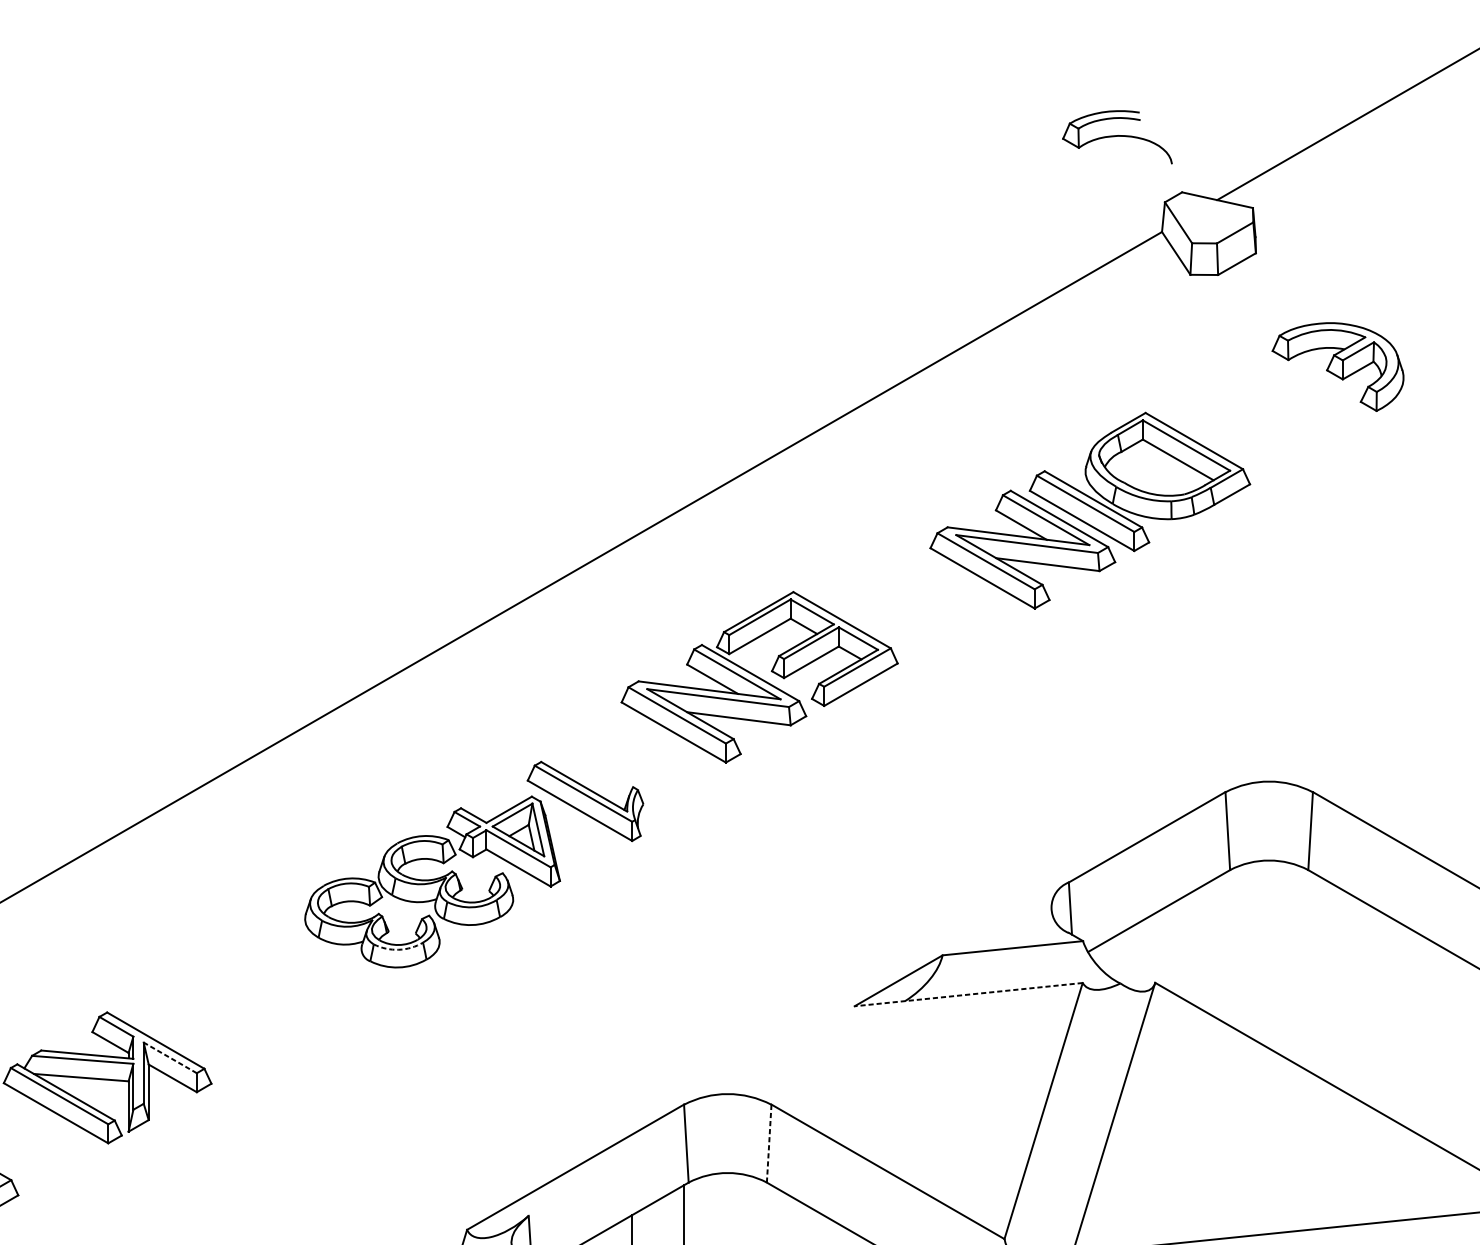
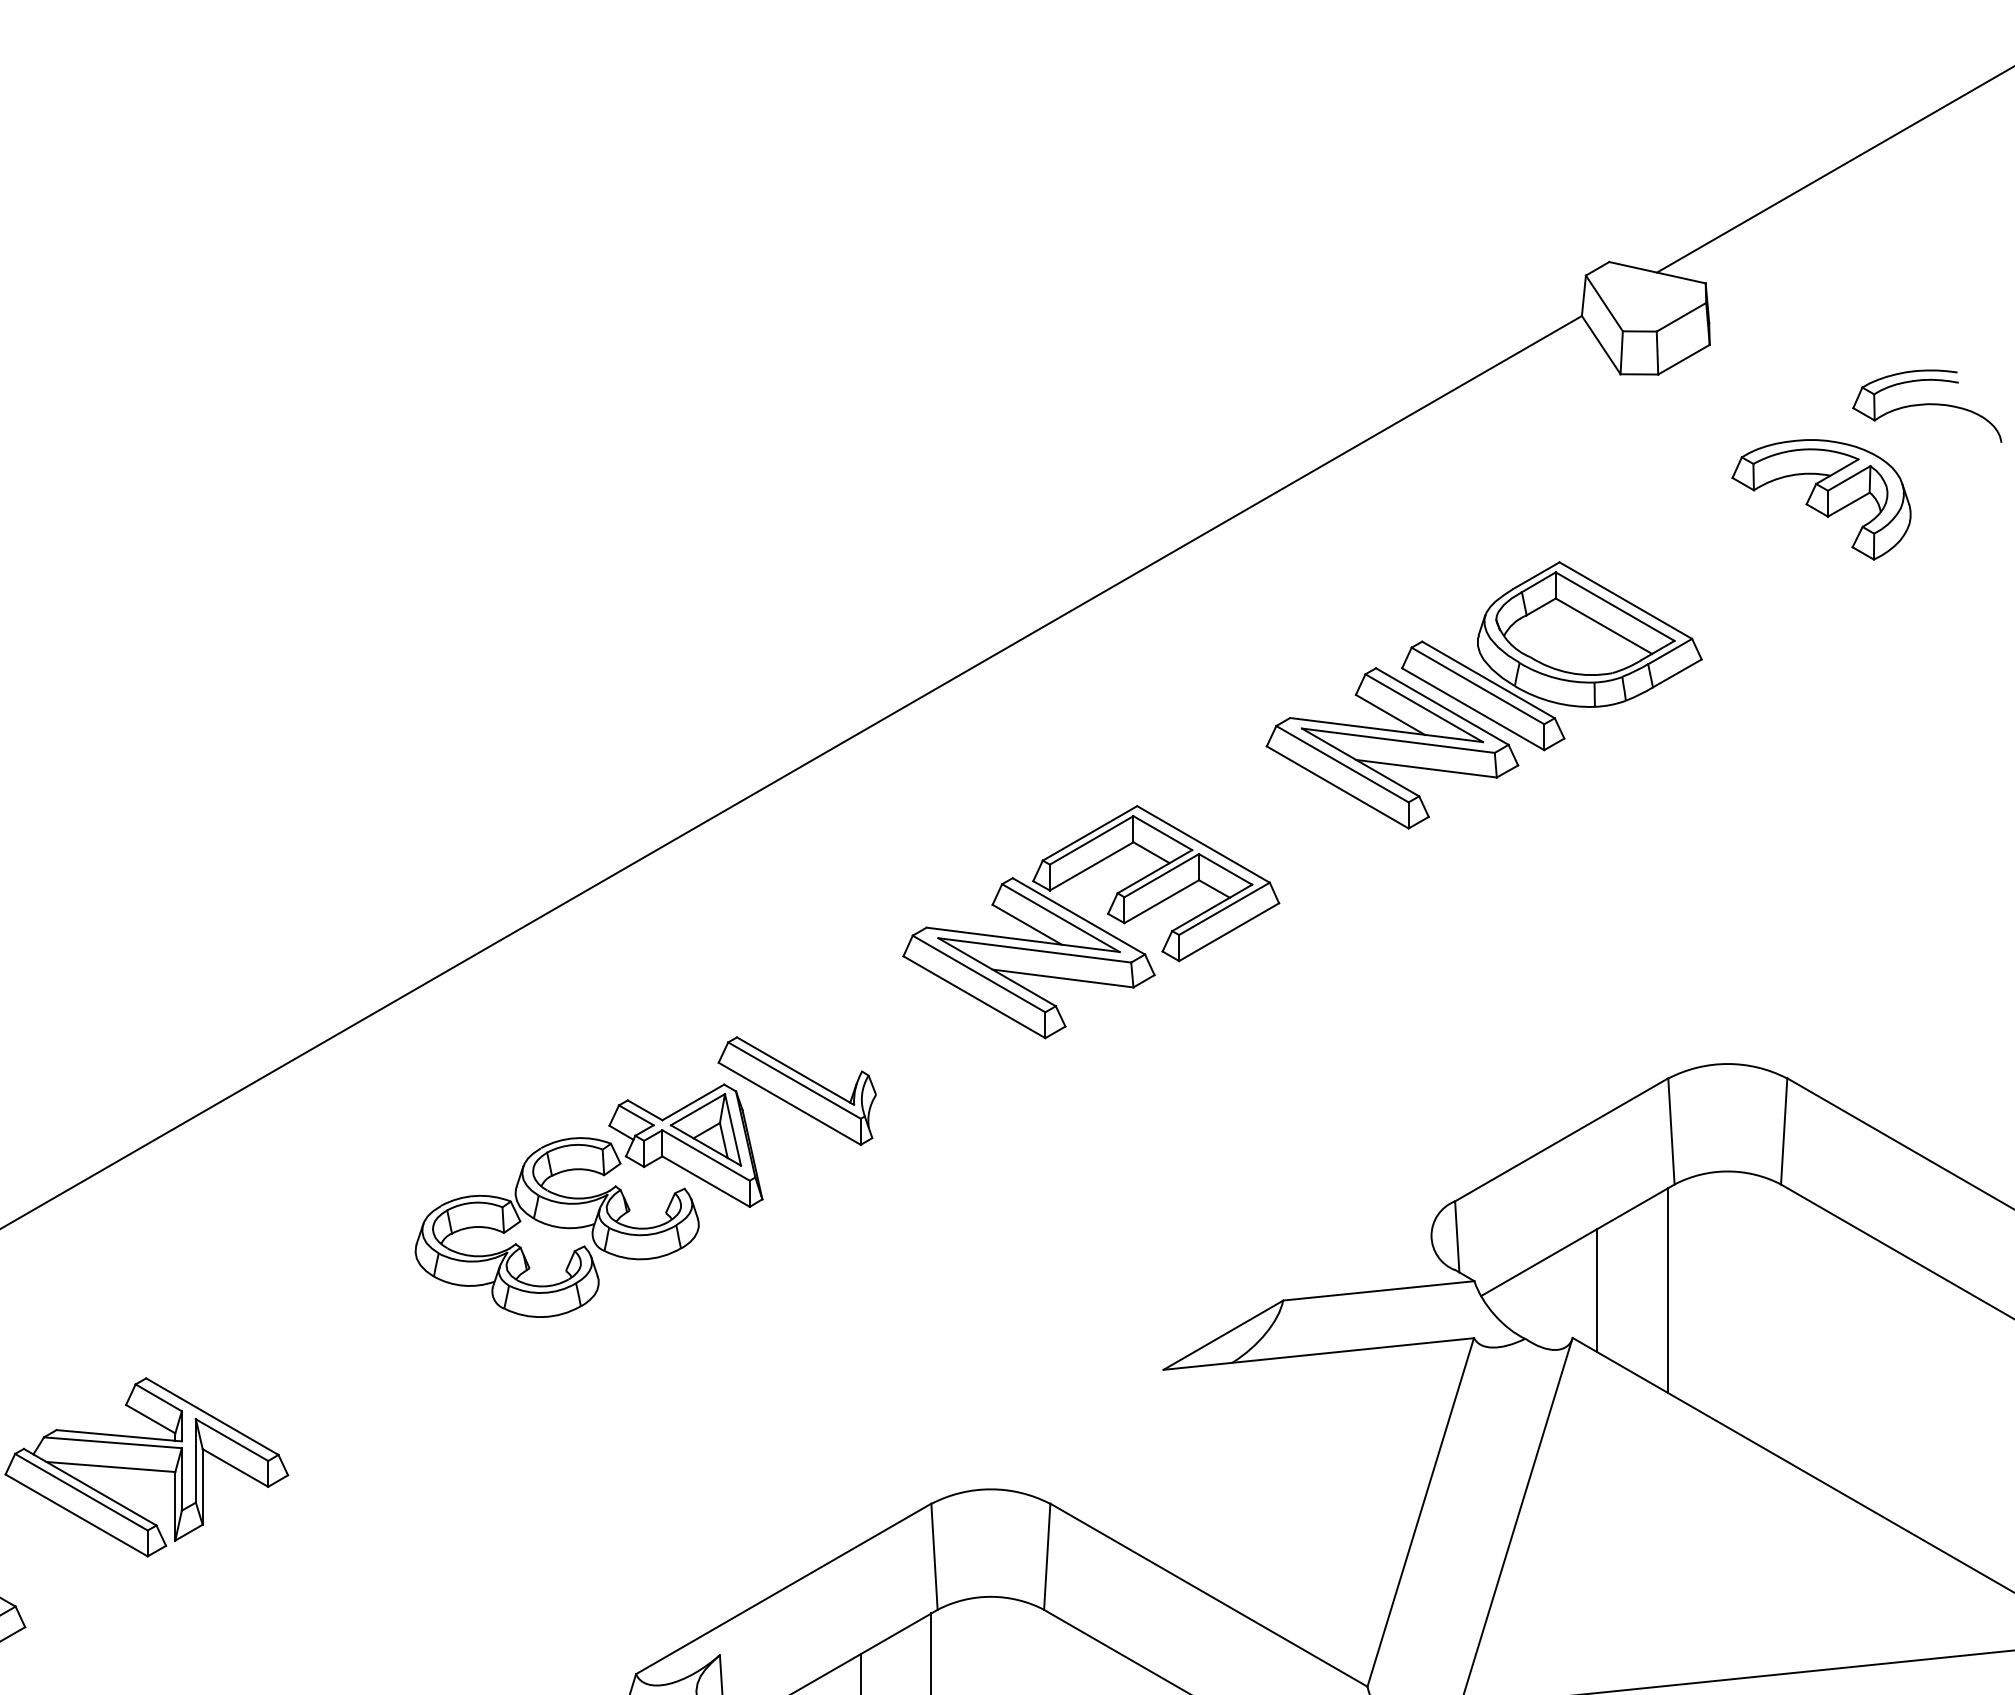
part: (1117, 136) -> (1927, 405), moved
part: (759, 677) -> (1091, 922), moved
line: (1173, 947) -> (1597, 1290), added
line: (1225, 947) -> (1668, 1290), added
arc: (399, 949) -> (543, 1292), dashed -> solid
line: (968, 994) -> (1318, 1354), dashed -> solid
line: (170, 1058) -> (232, 1440), dashed -> solid
line: (769, 1143) -> (1047, 1556), dashed -> solid

